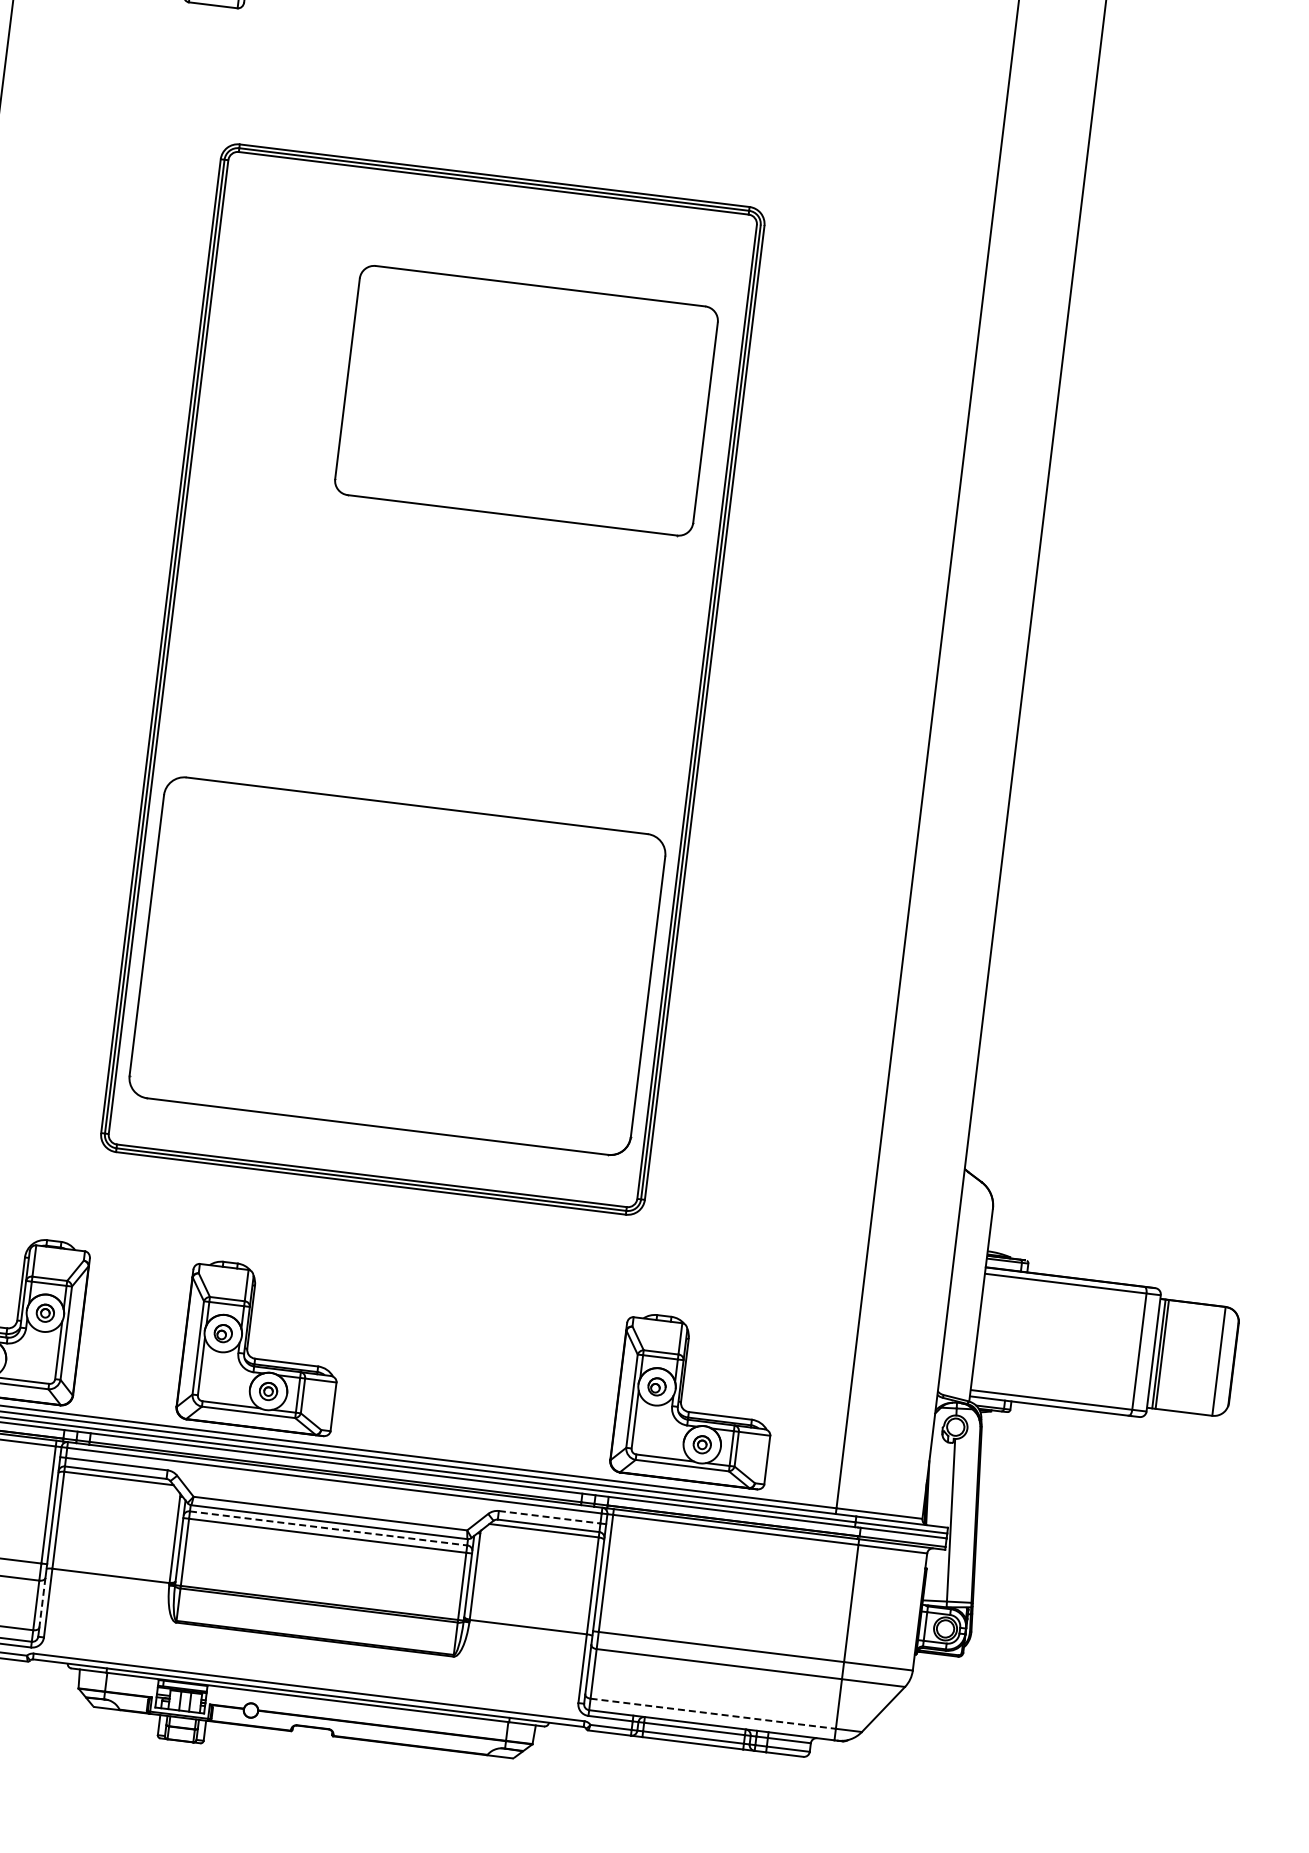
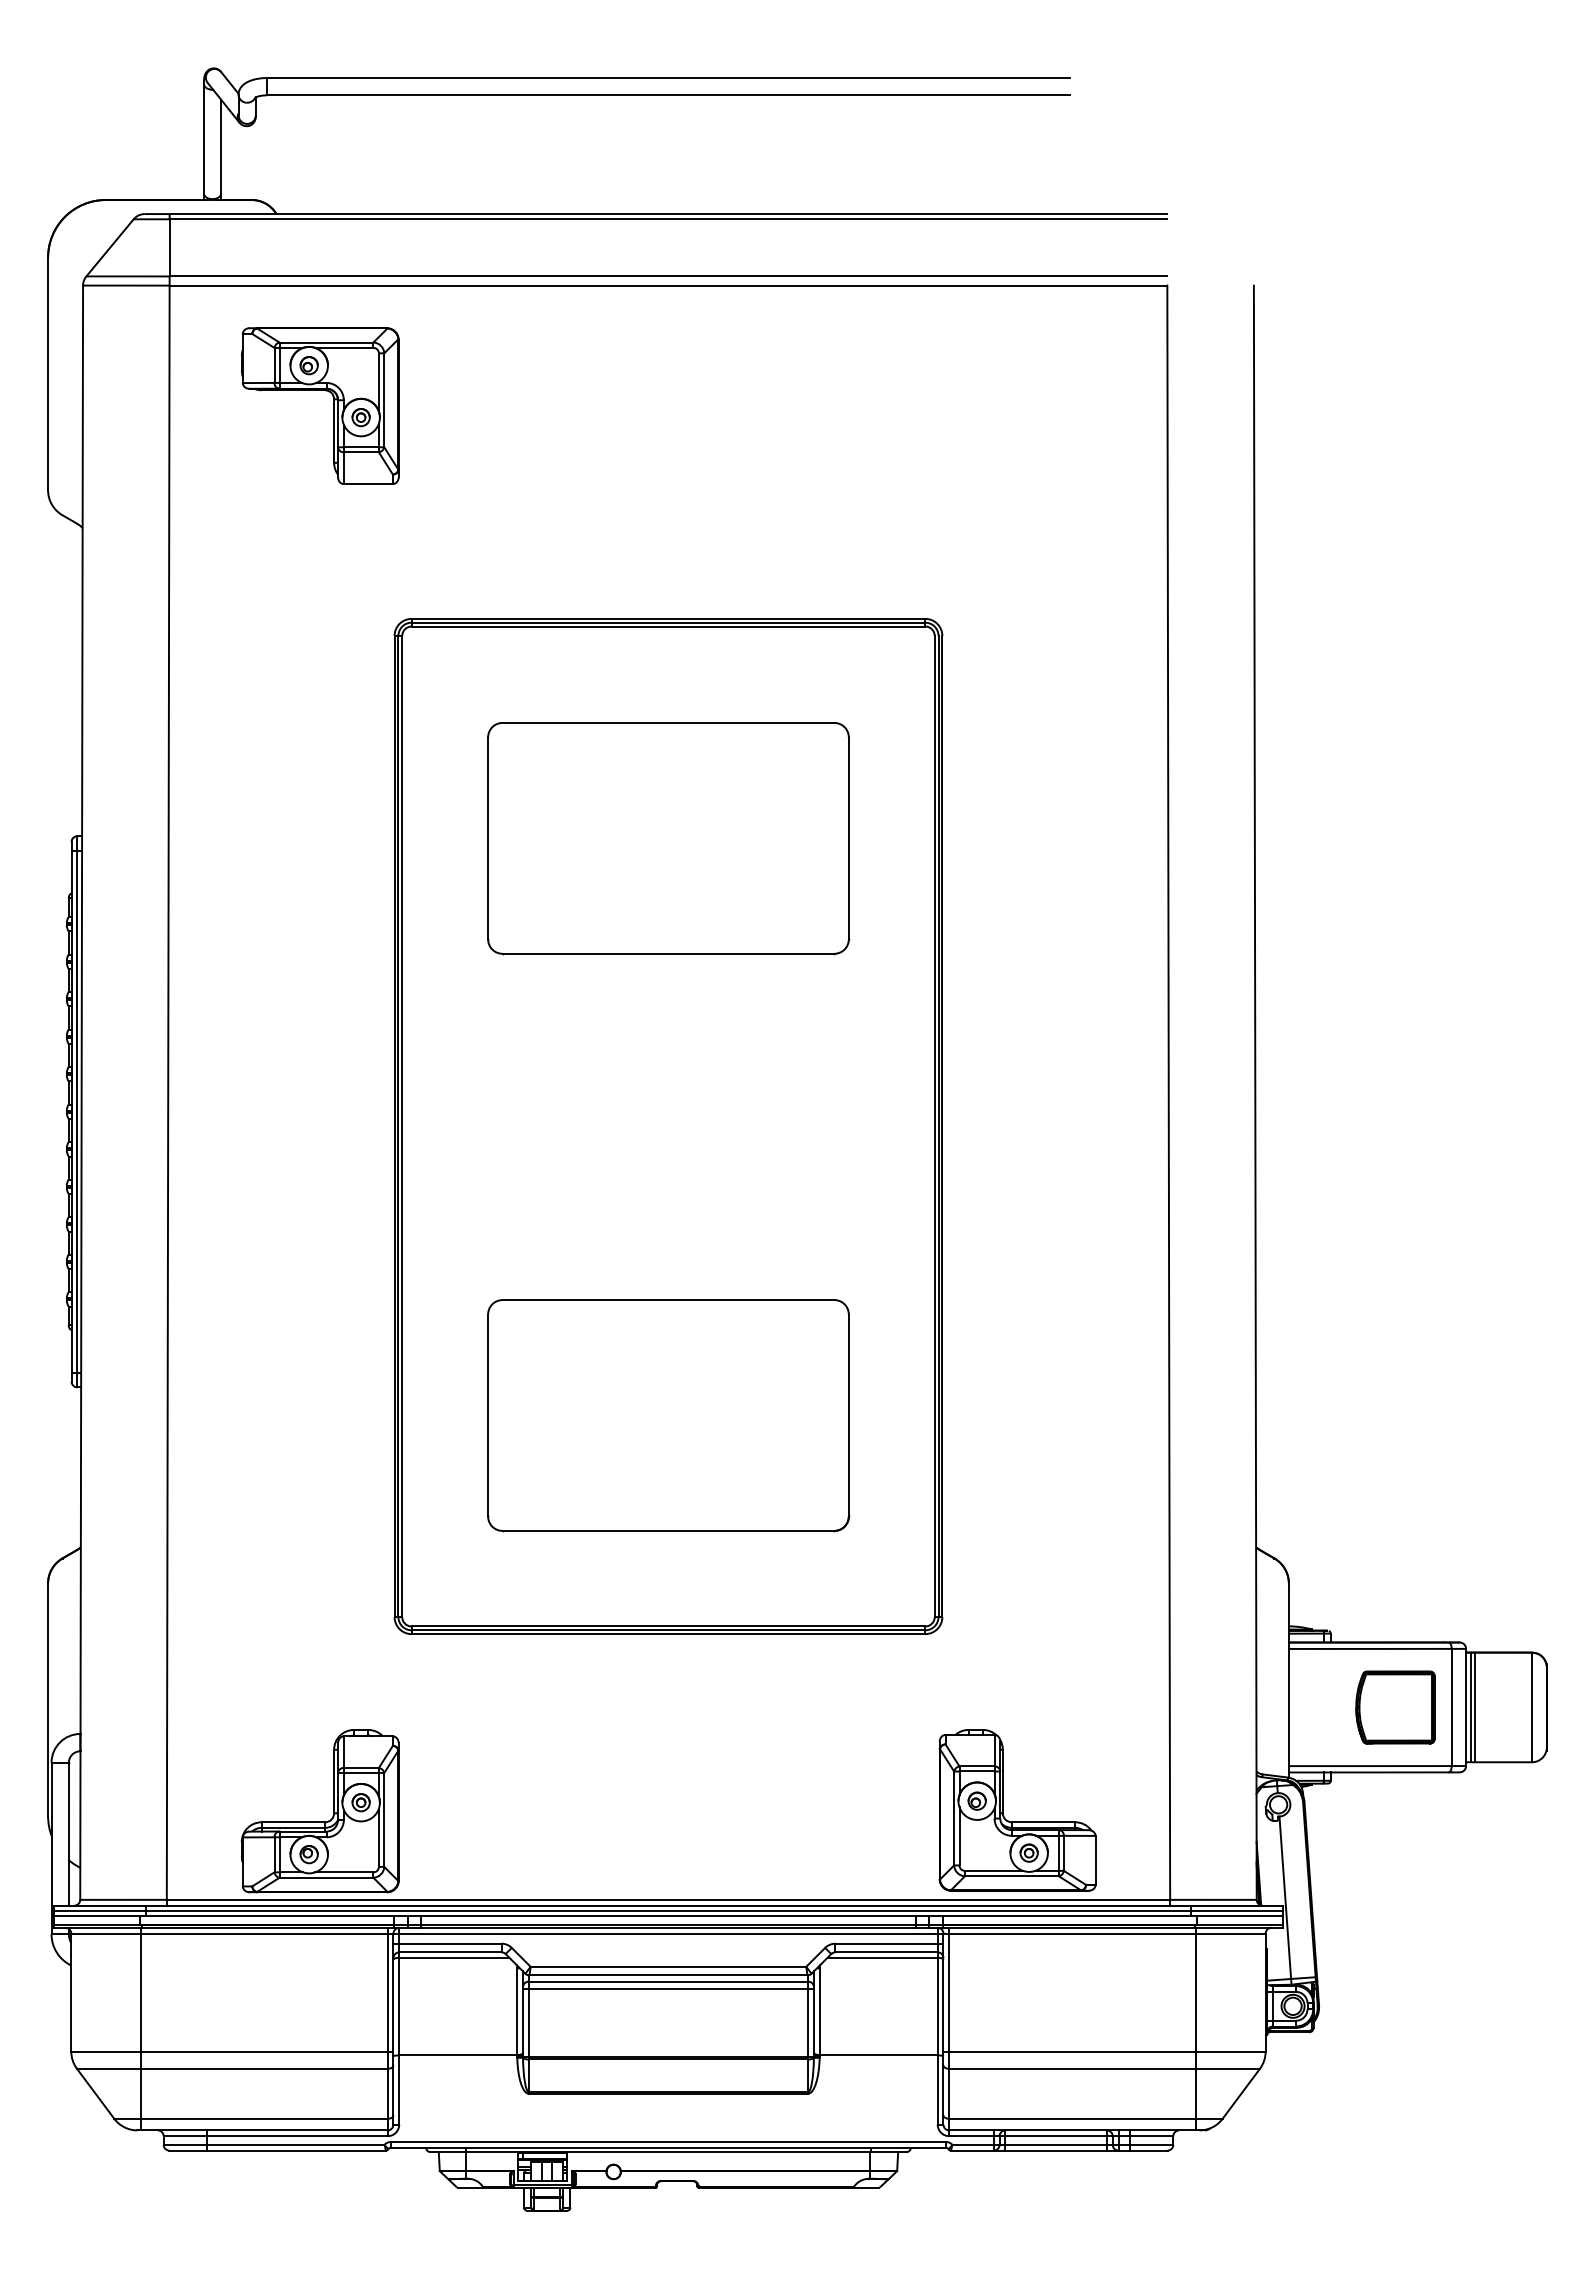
part: (526, 400) -> (668, 838), moved
part: (397, 966) -> (668, 1415), size x0.71
part: (1083, 1344) -> (1395, 1707), added
part: (260, 1358) -> (580, 1821), removed
line: (550, 1517) -> (887, 1943), dashed -> solid
line: (328, 1528) -> (668, 1981), dashed -> solid
line: (42, 1602) -> (393, 2090), dashed -> solid
line: (712, 1713) -> (1072, 2118), dashed -> solid

